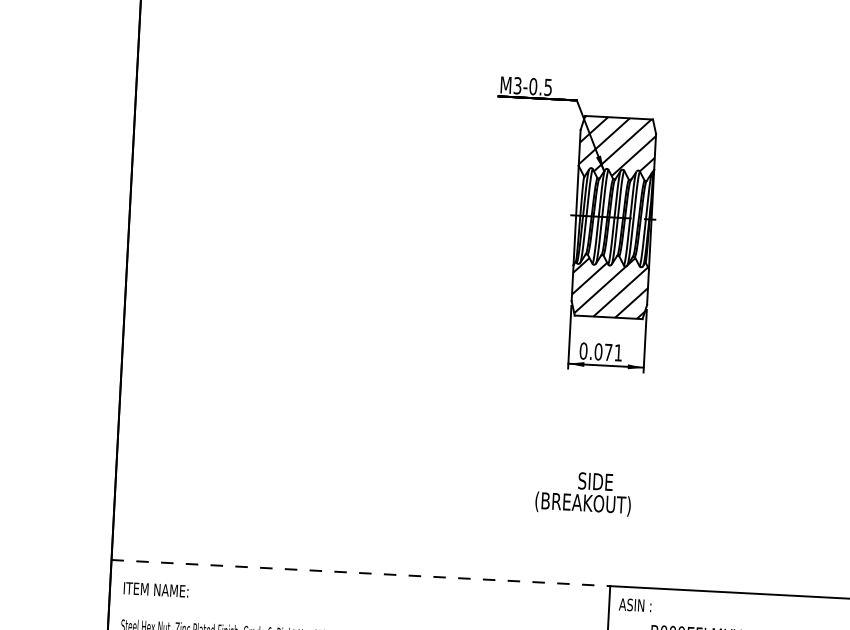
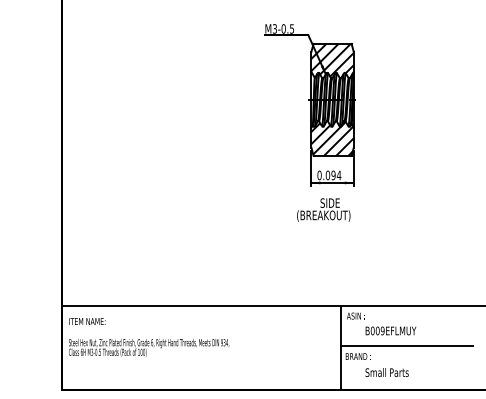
text: (613, 352) -> (336, 175), 0.071 -> 0.094
text: (583, 492) -> (323, 209), moved
line: (360, 573) -> (201, 306), dashed -> solid

